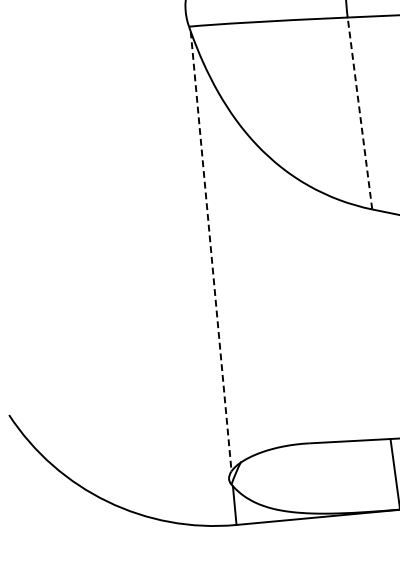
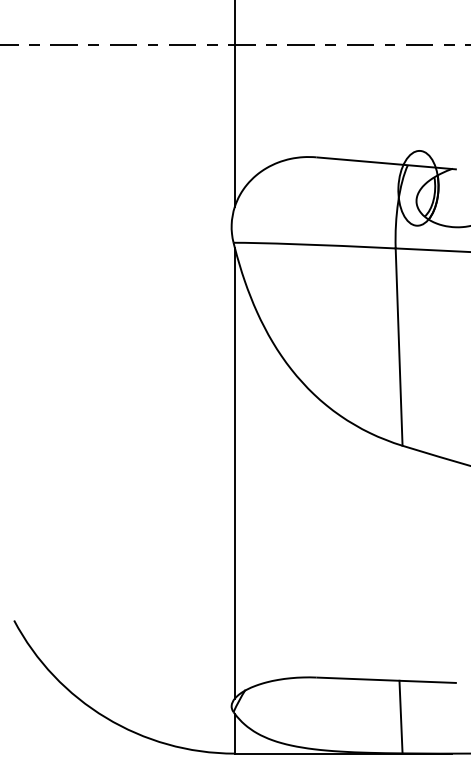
line: (360, 113) -> (399, 347), dashed -> solid
line: (210, 251) -> (234, 473), dashed -> solid

